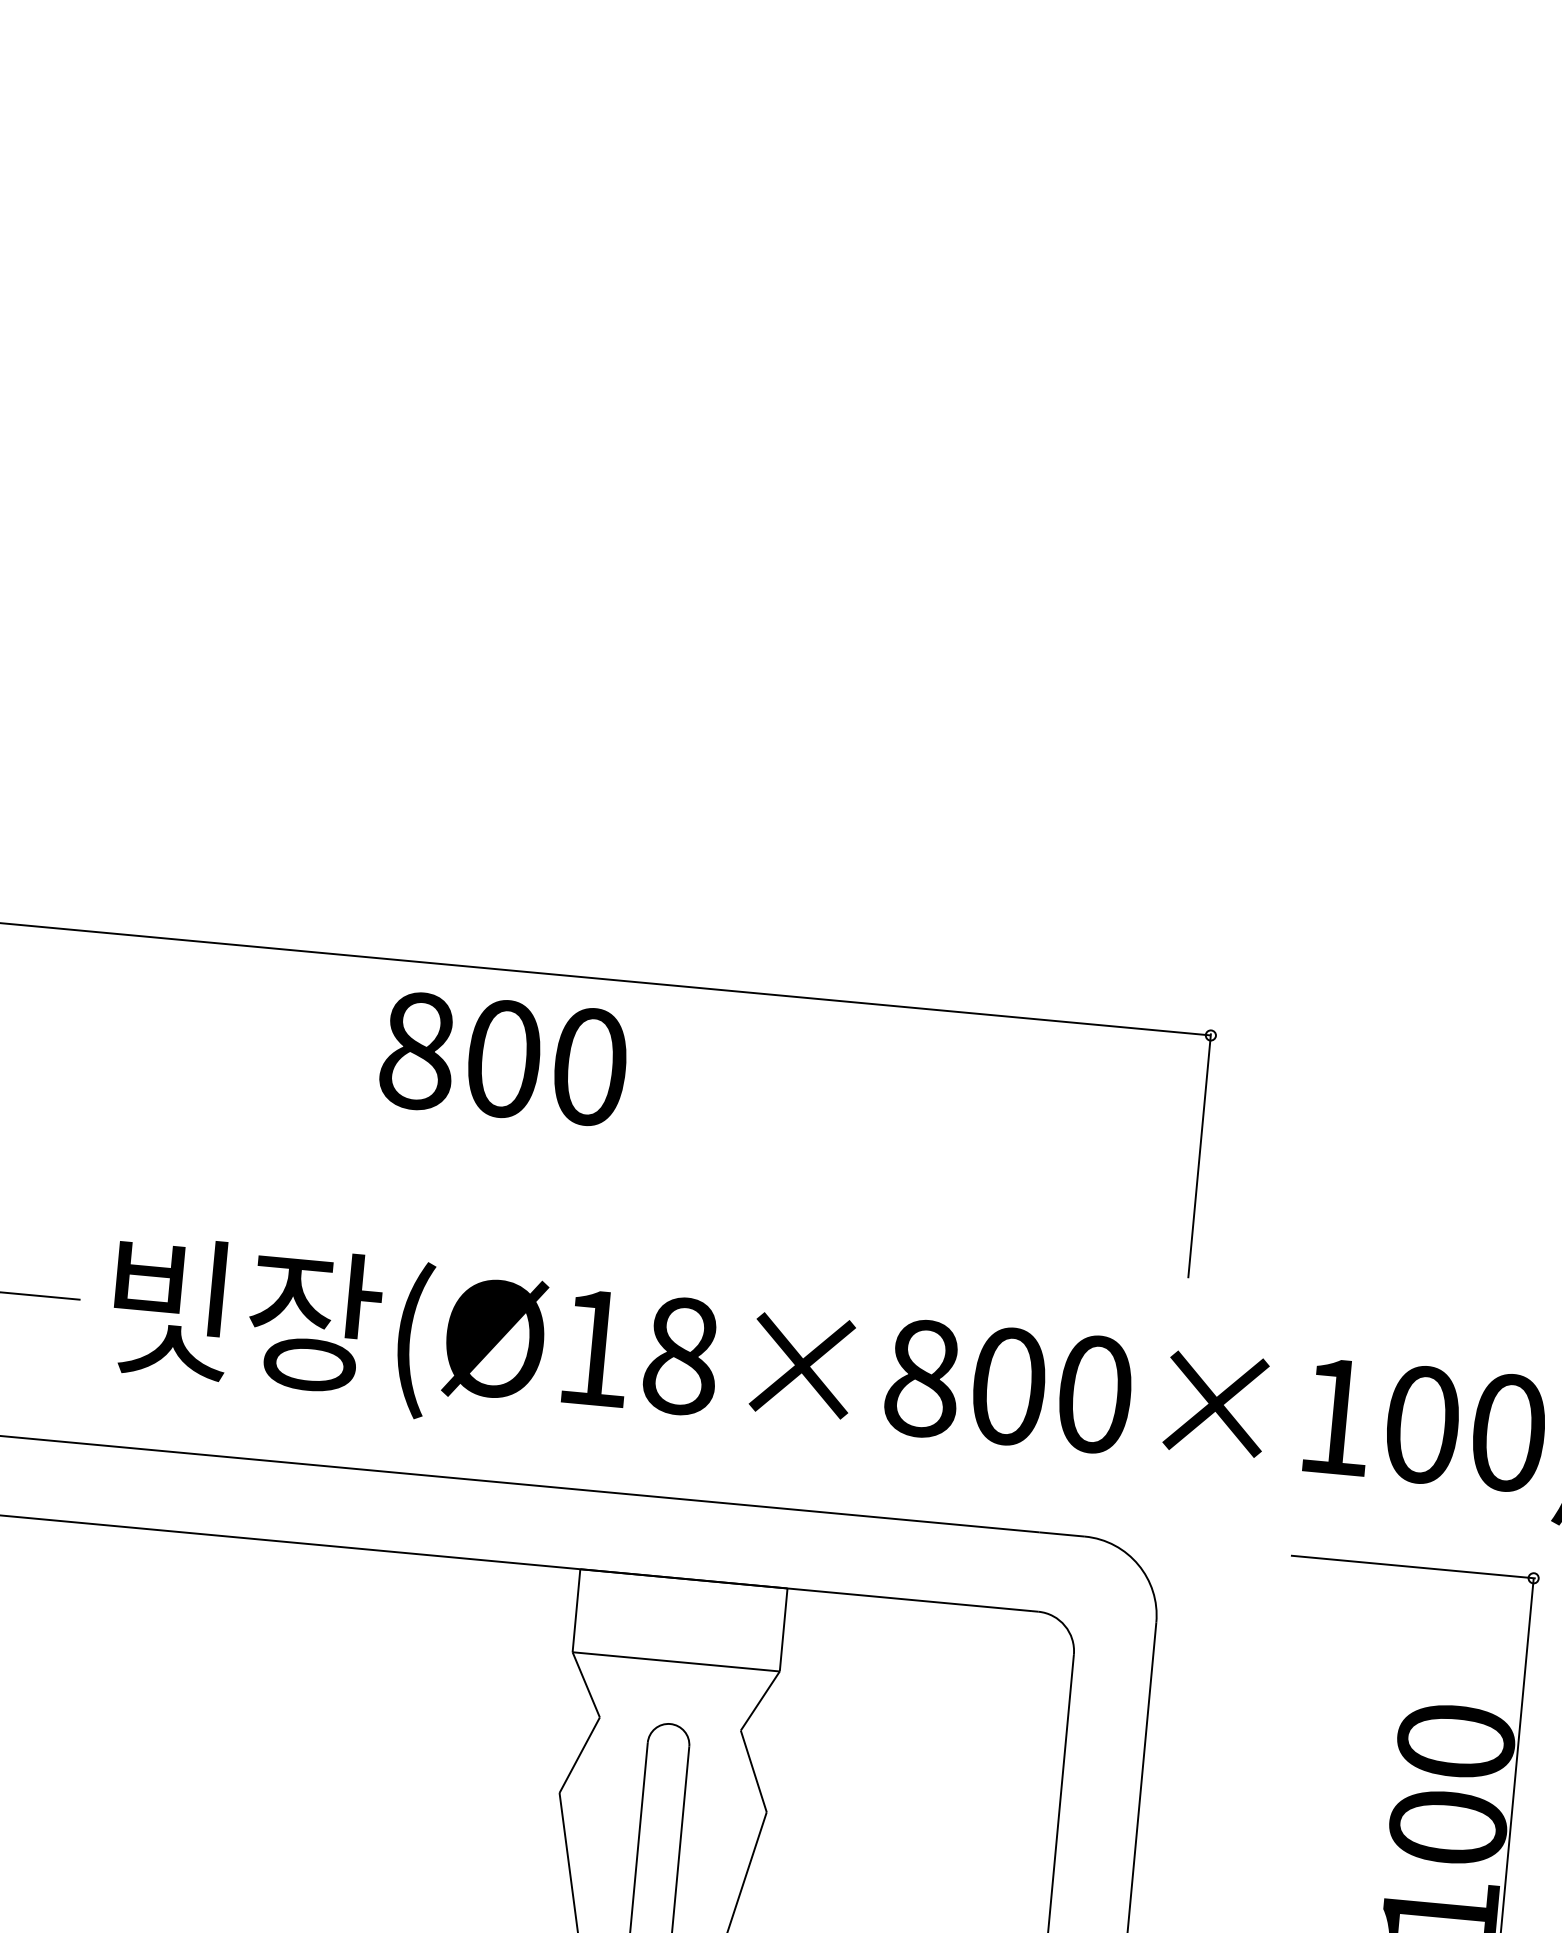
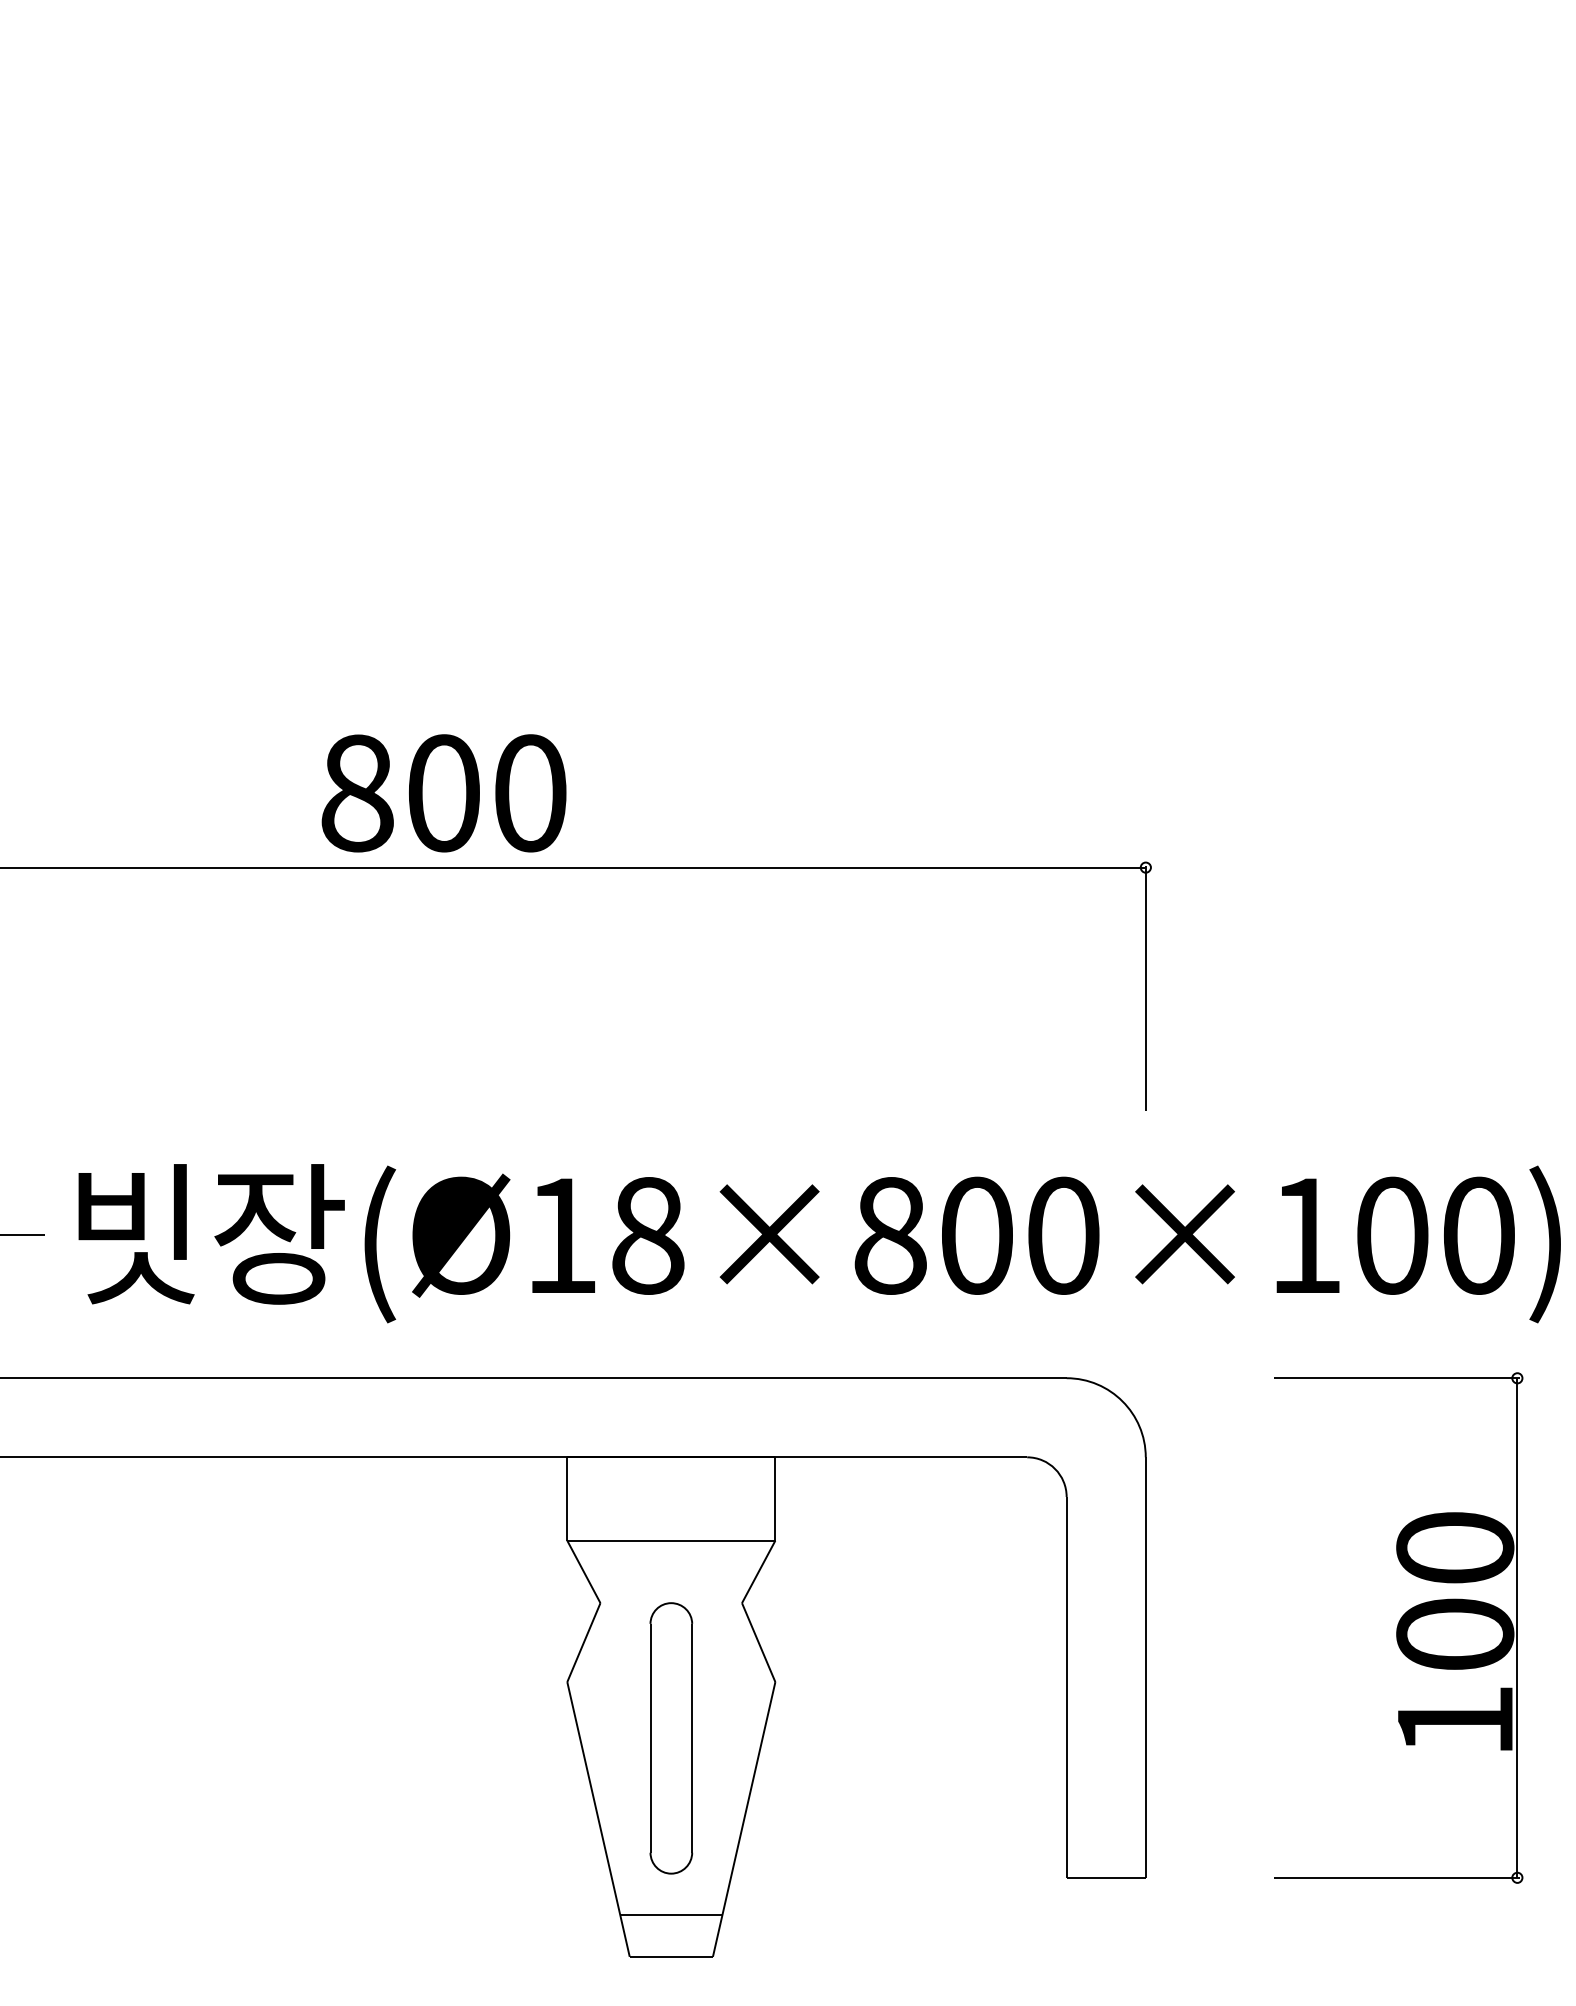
text: (503, 1059) -> (443, 793), moved

